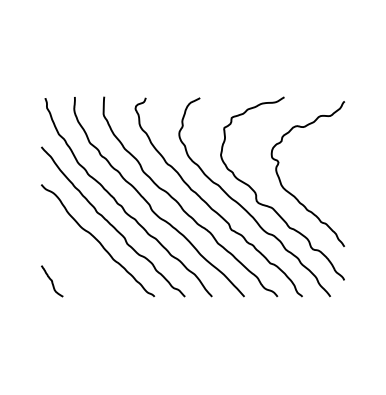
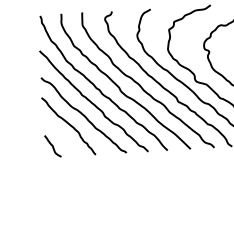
curve: (76, 252) -> (69, 124), added

